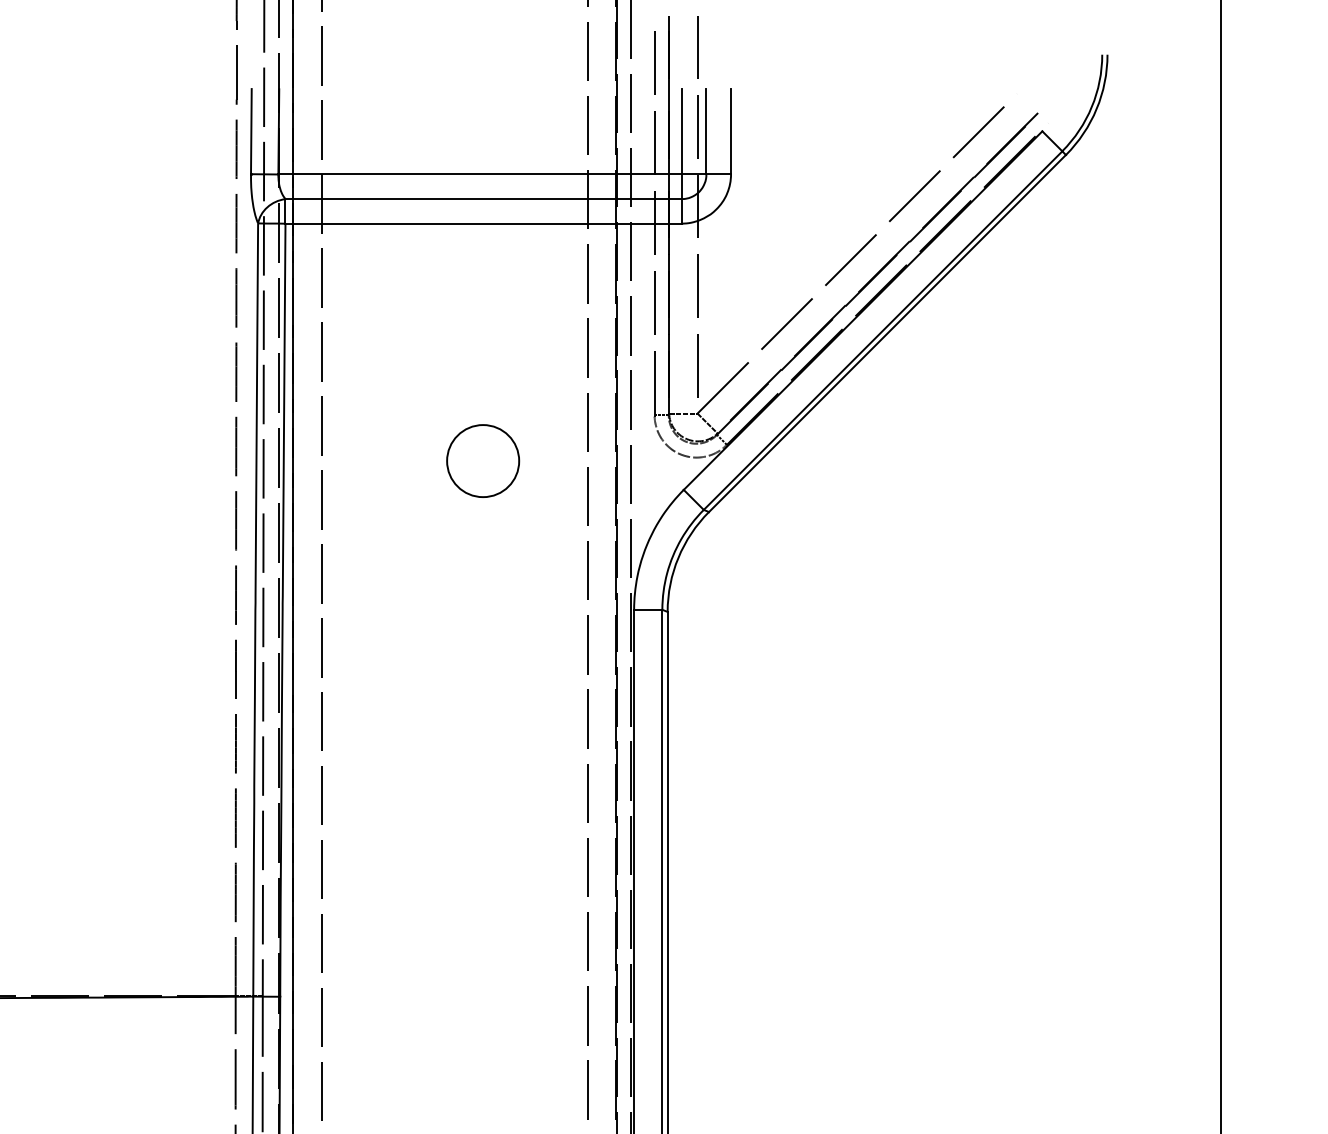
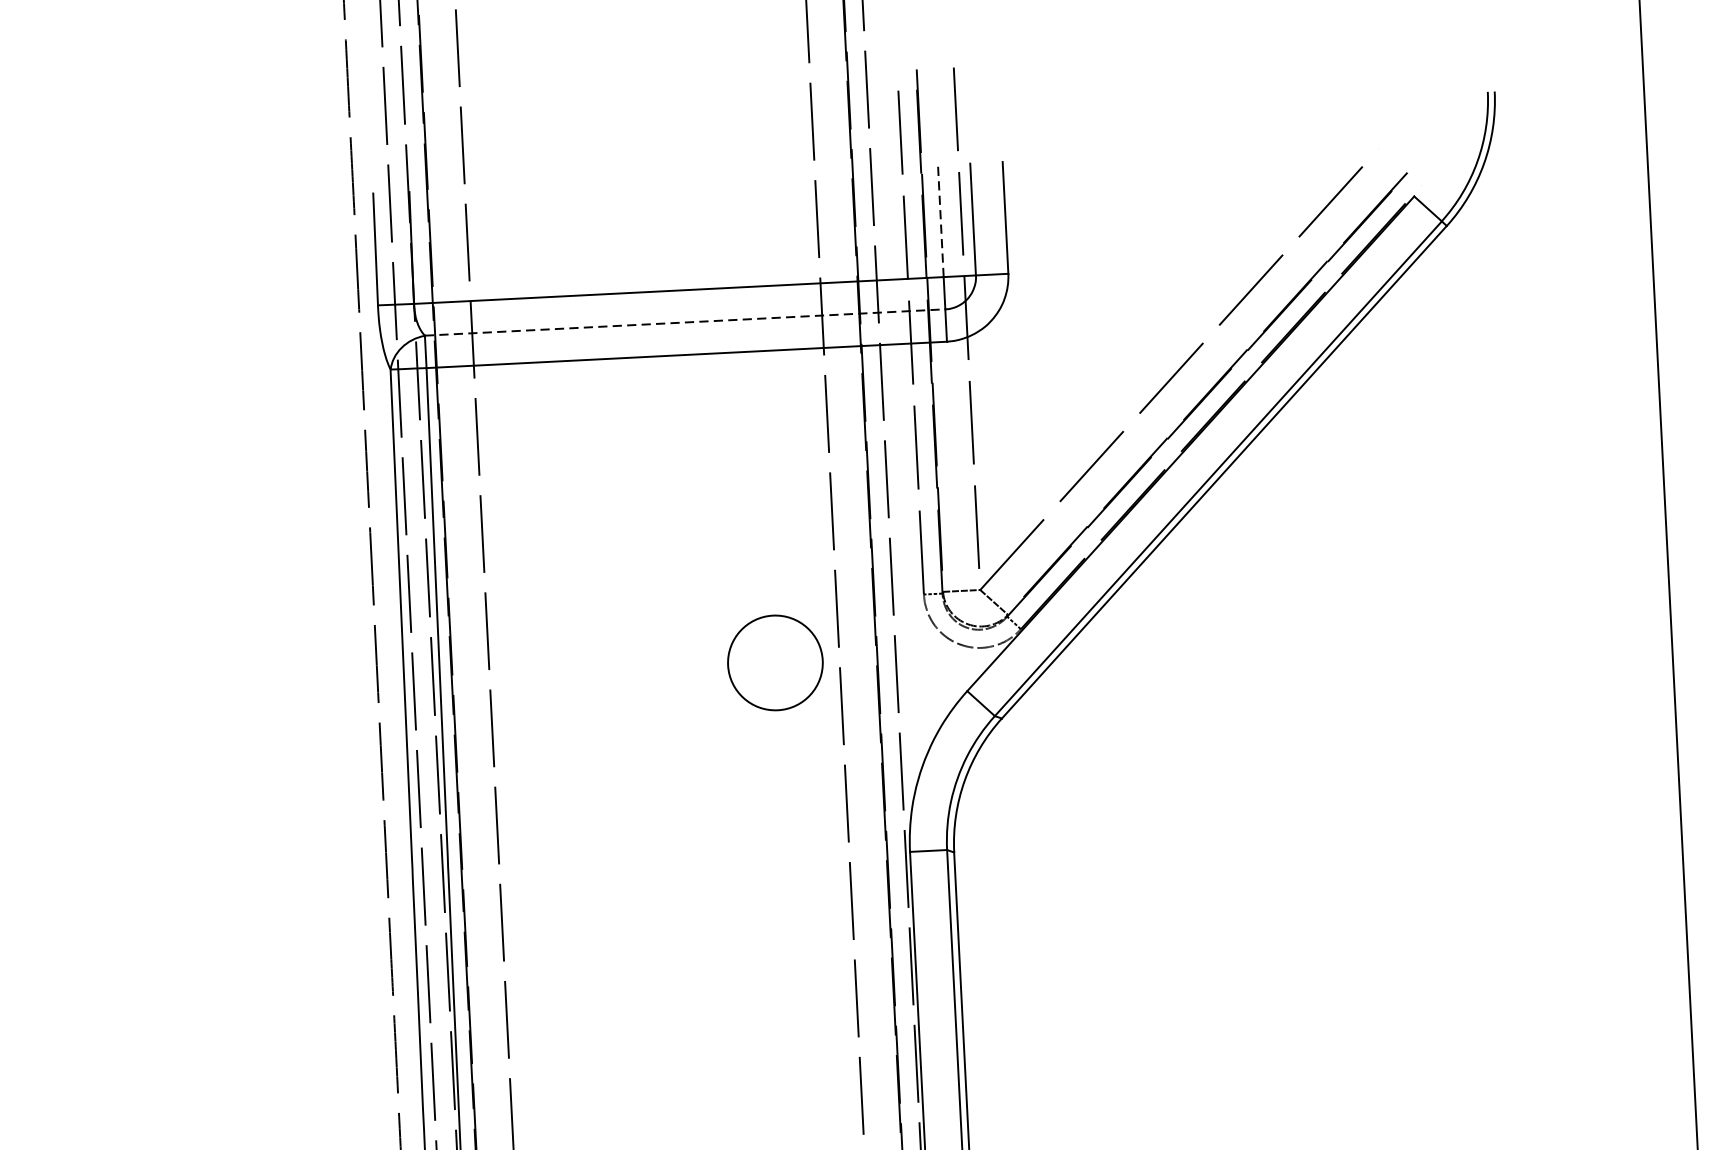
line: (681, 131) -> (940, 220), solid -> dashed
line: (484, 199) -> (686, 323), solid -> dashed
circle: (483, 460) -> (775, 662), moved

